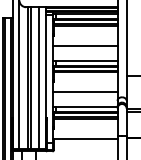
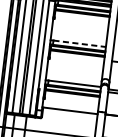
line: (85, 45) -> (79, 30), removed
line: (87, 60) -> (80, 43), solid -> dashed
line: (85, 92) -> (75, 71), removed

